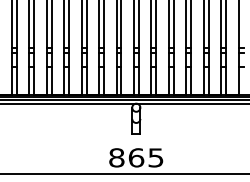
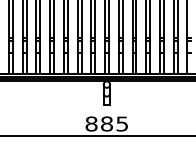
text: (136, 157) -> (107, 123), 865 -> 885

